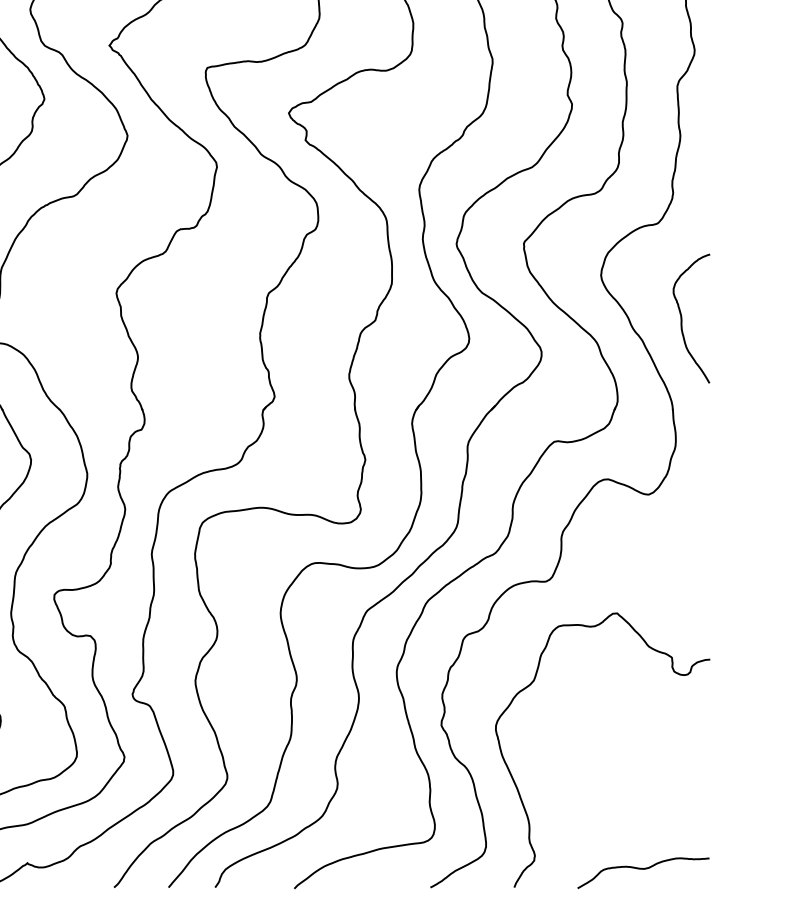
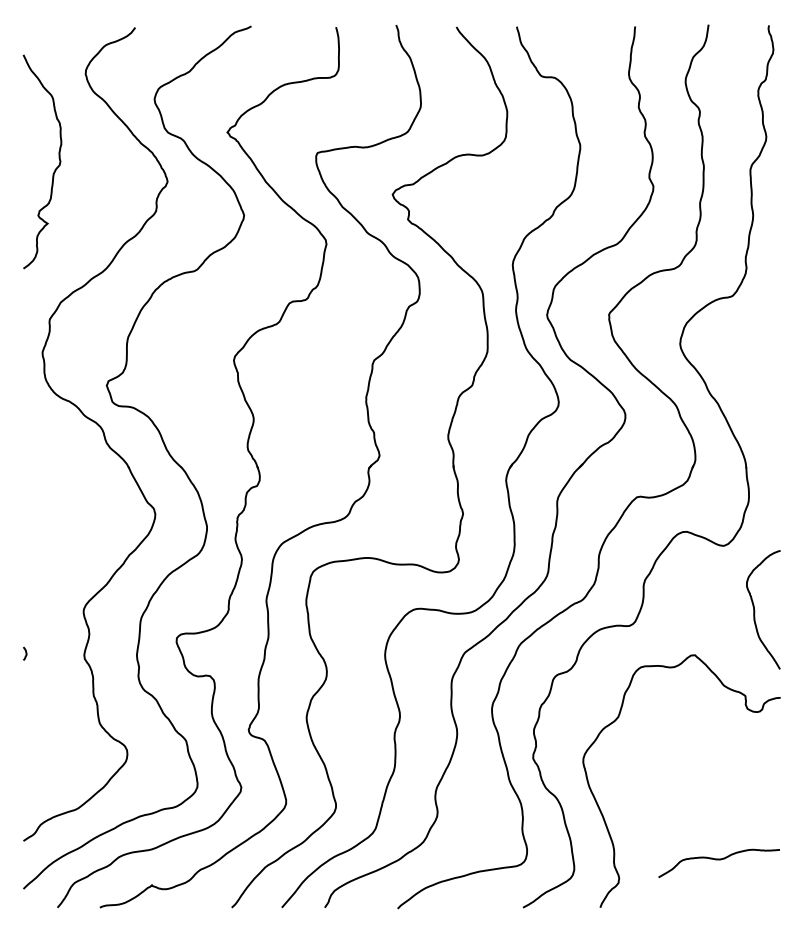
curve: (682, 319) -> (755, 610), moved
curve: (642, 869) -> (718, 860), moved

